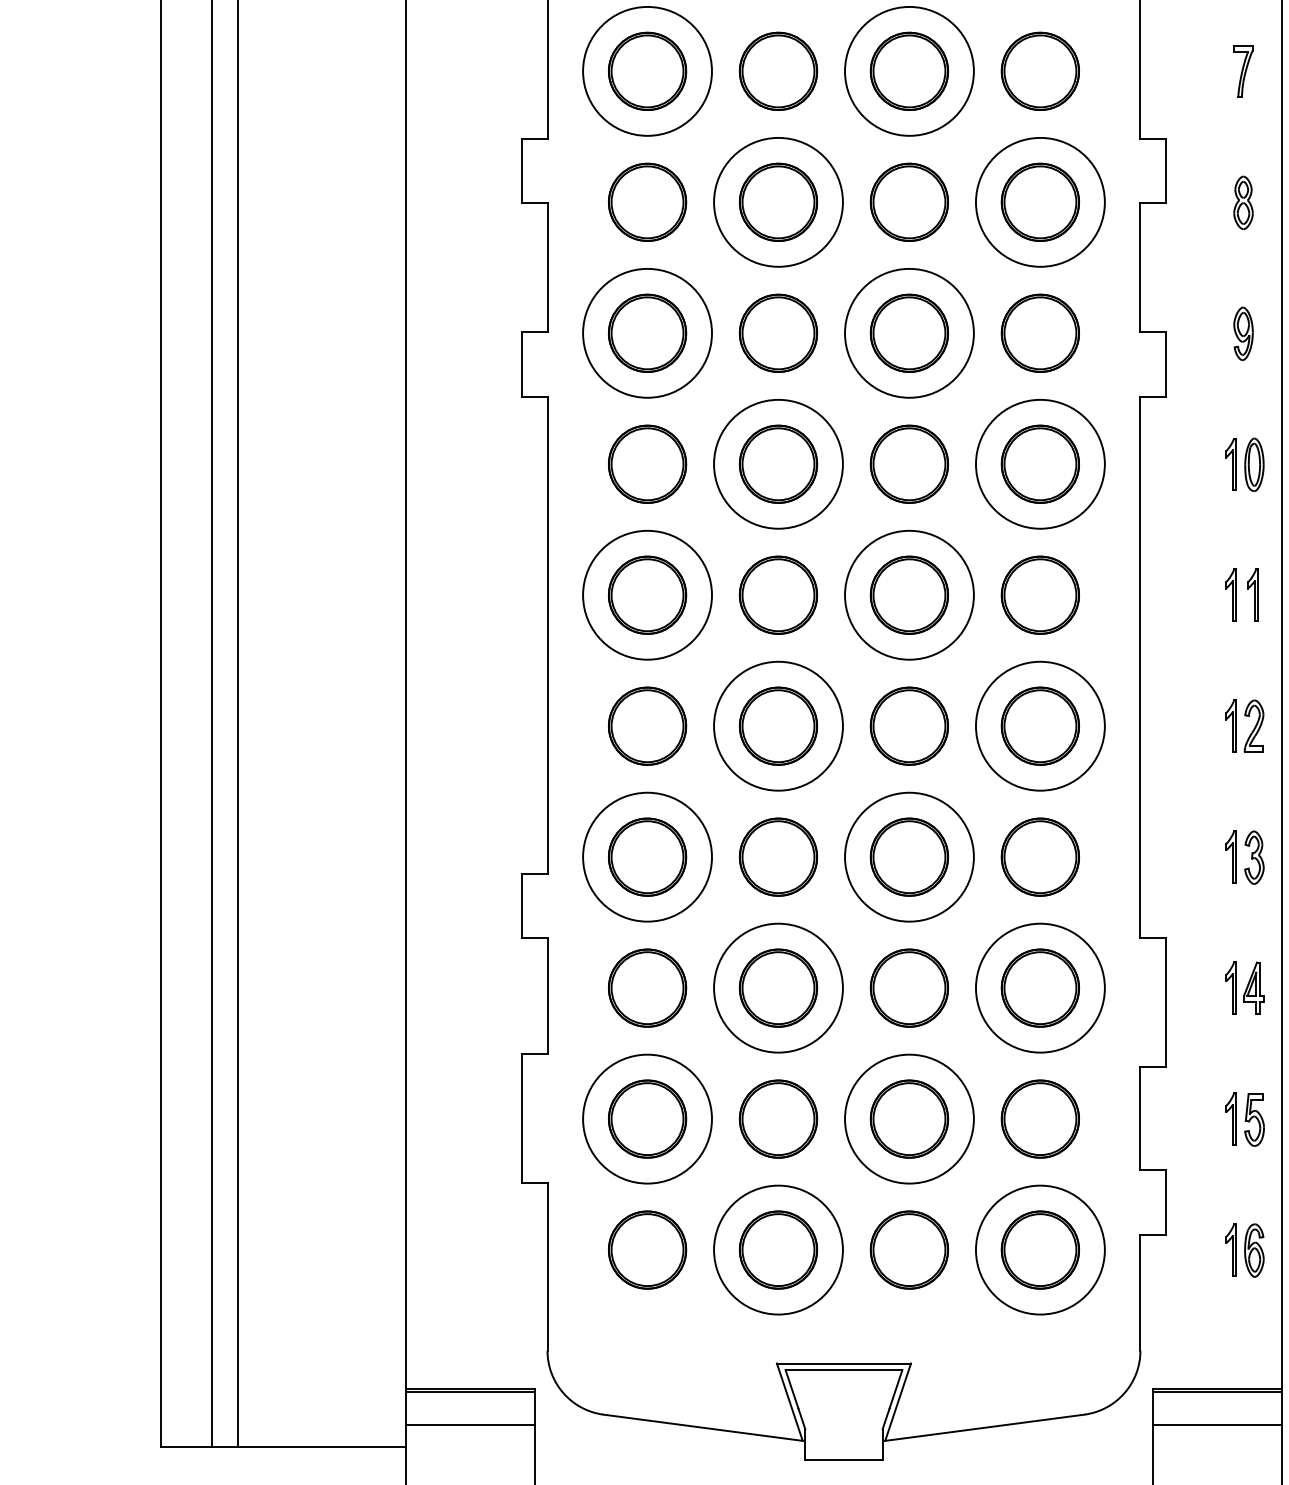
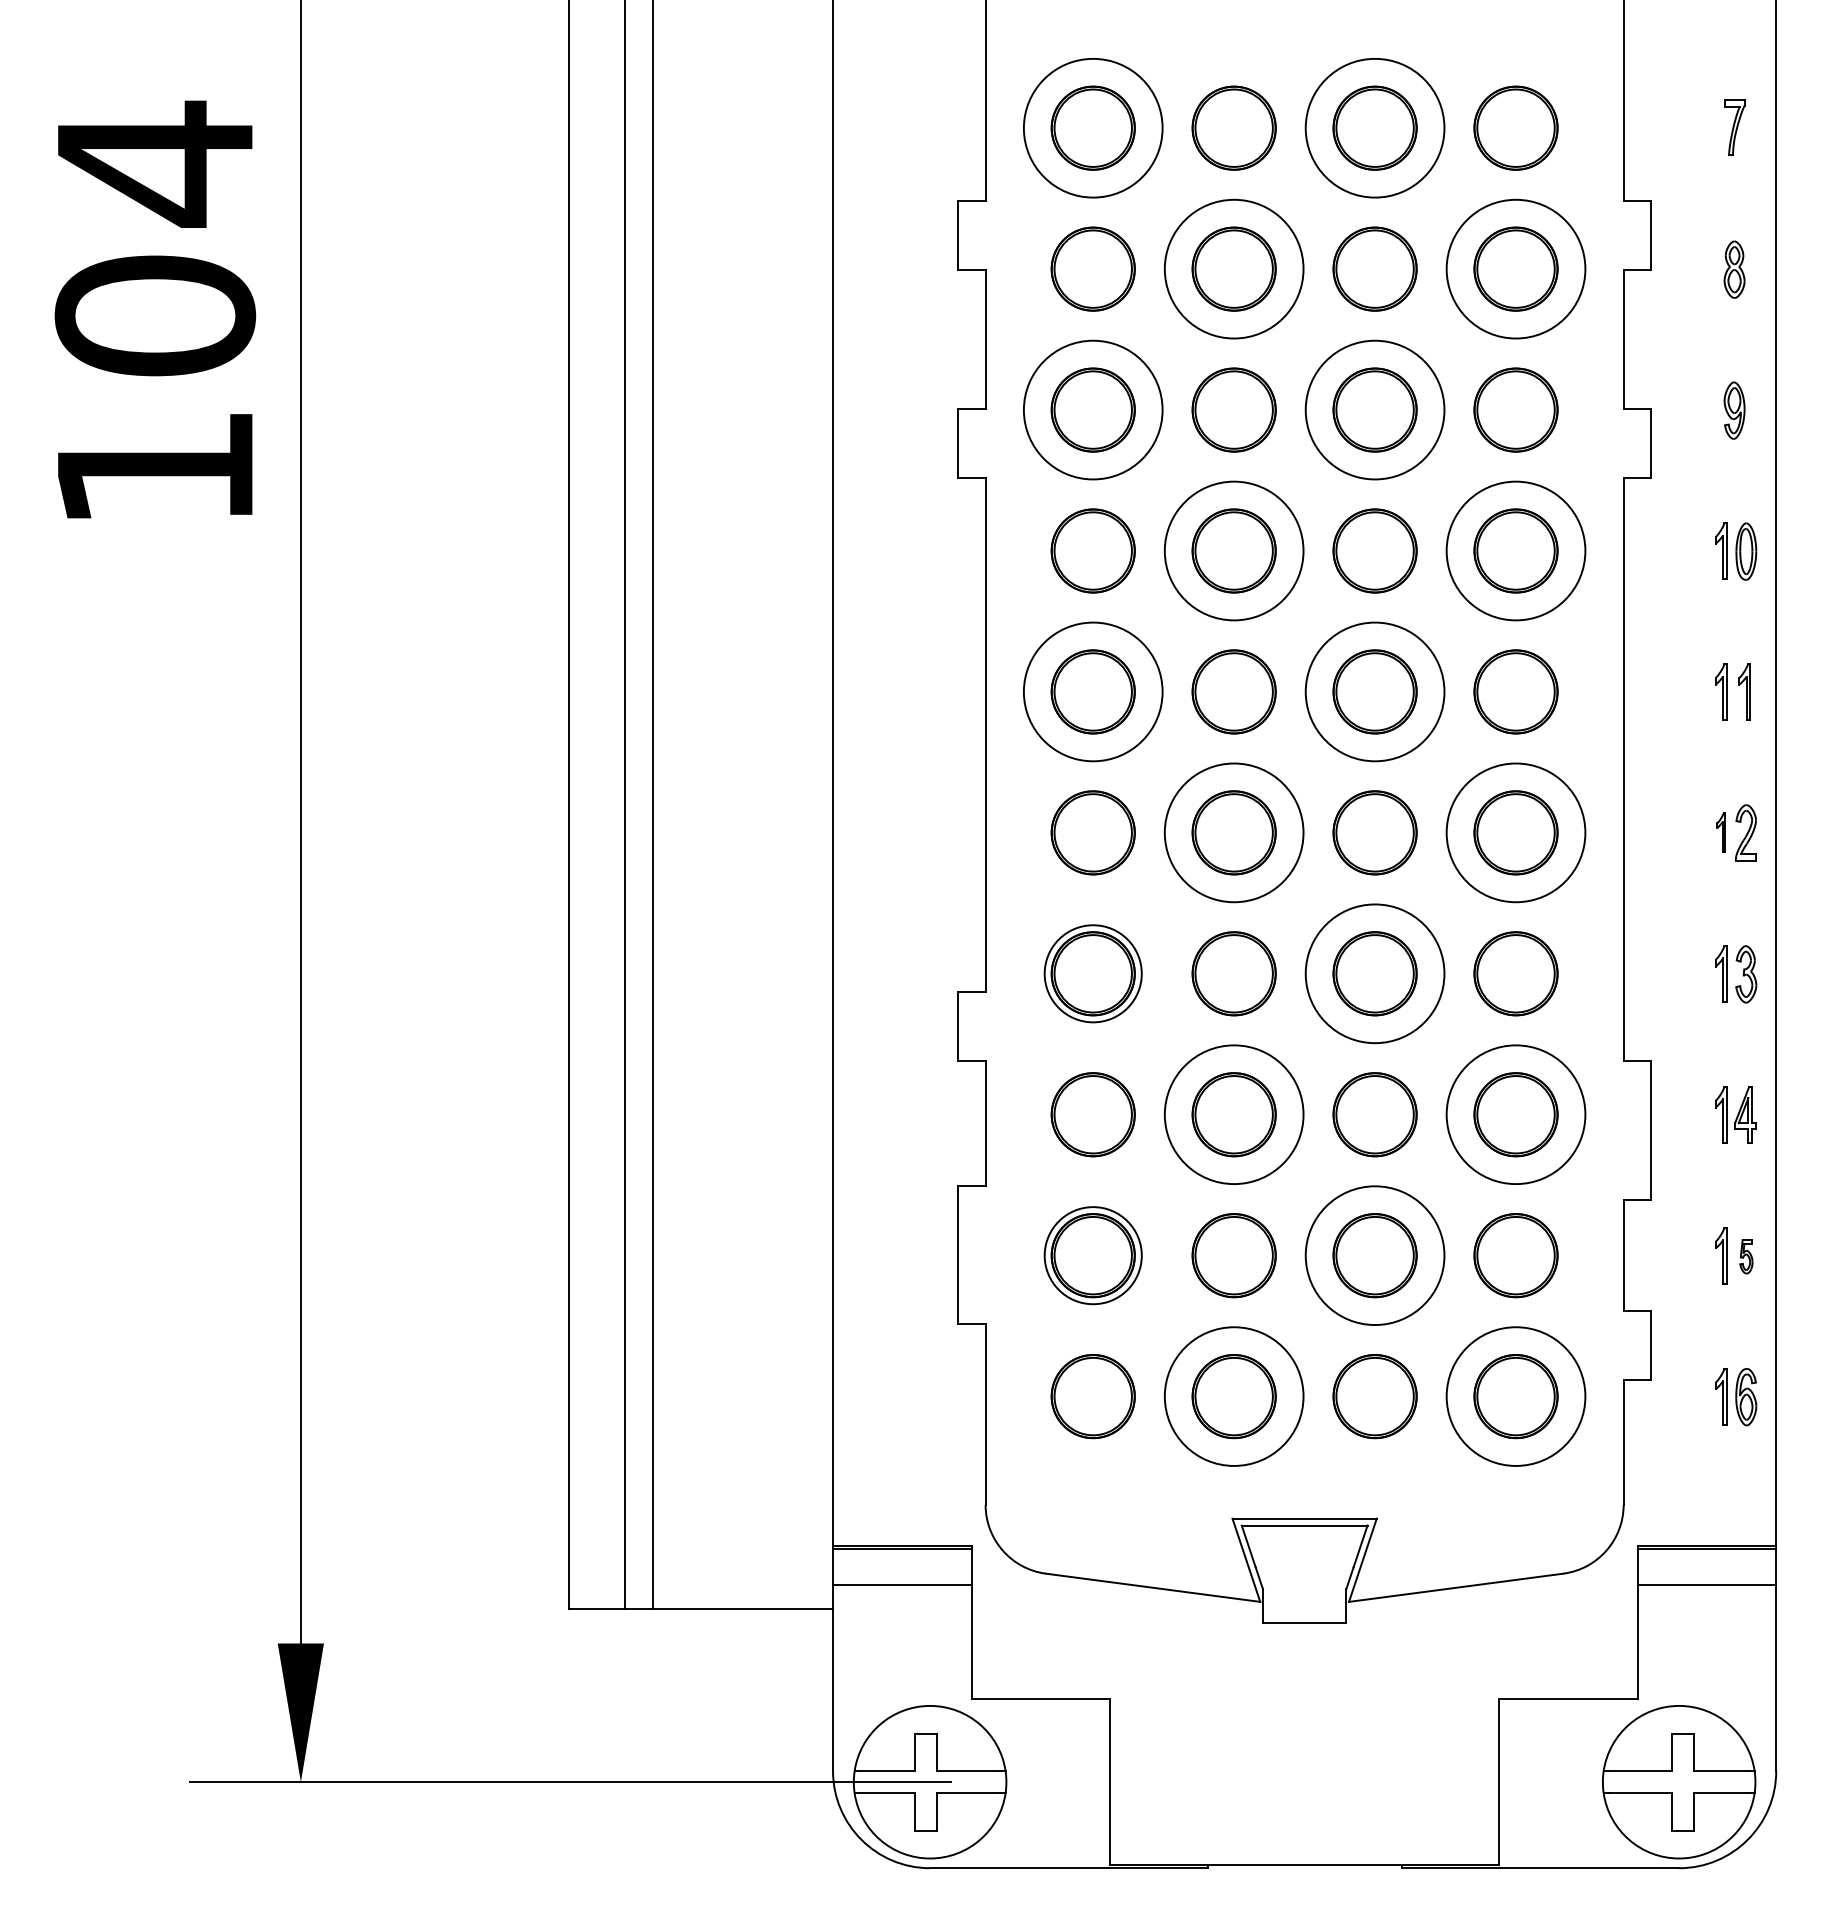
part: (1231, 725) -> (1721, 832), size x0.7
circle: (646, 856) -> (1092, 973), size x0.7
circle: (646, 1118) -> (1092, 1255), size x0.7
part: (1254, 1119) -> (1746, 1256), size x0.6

